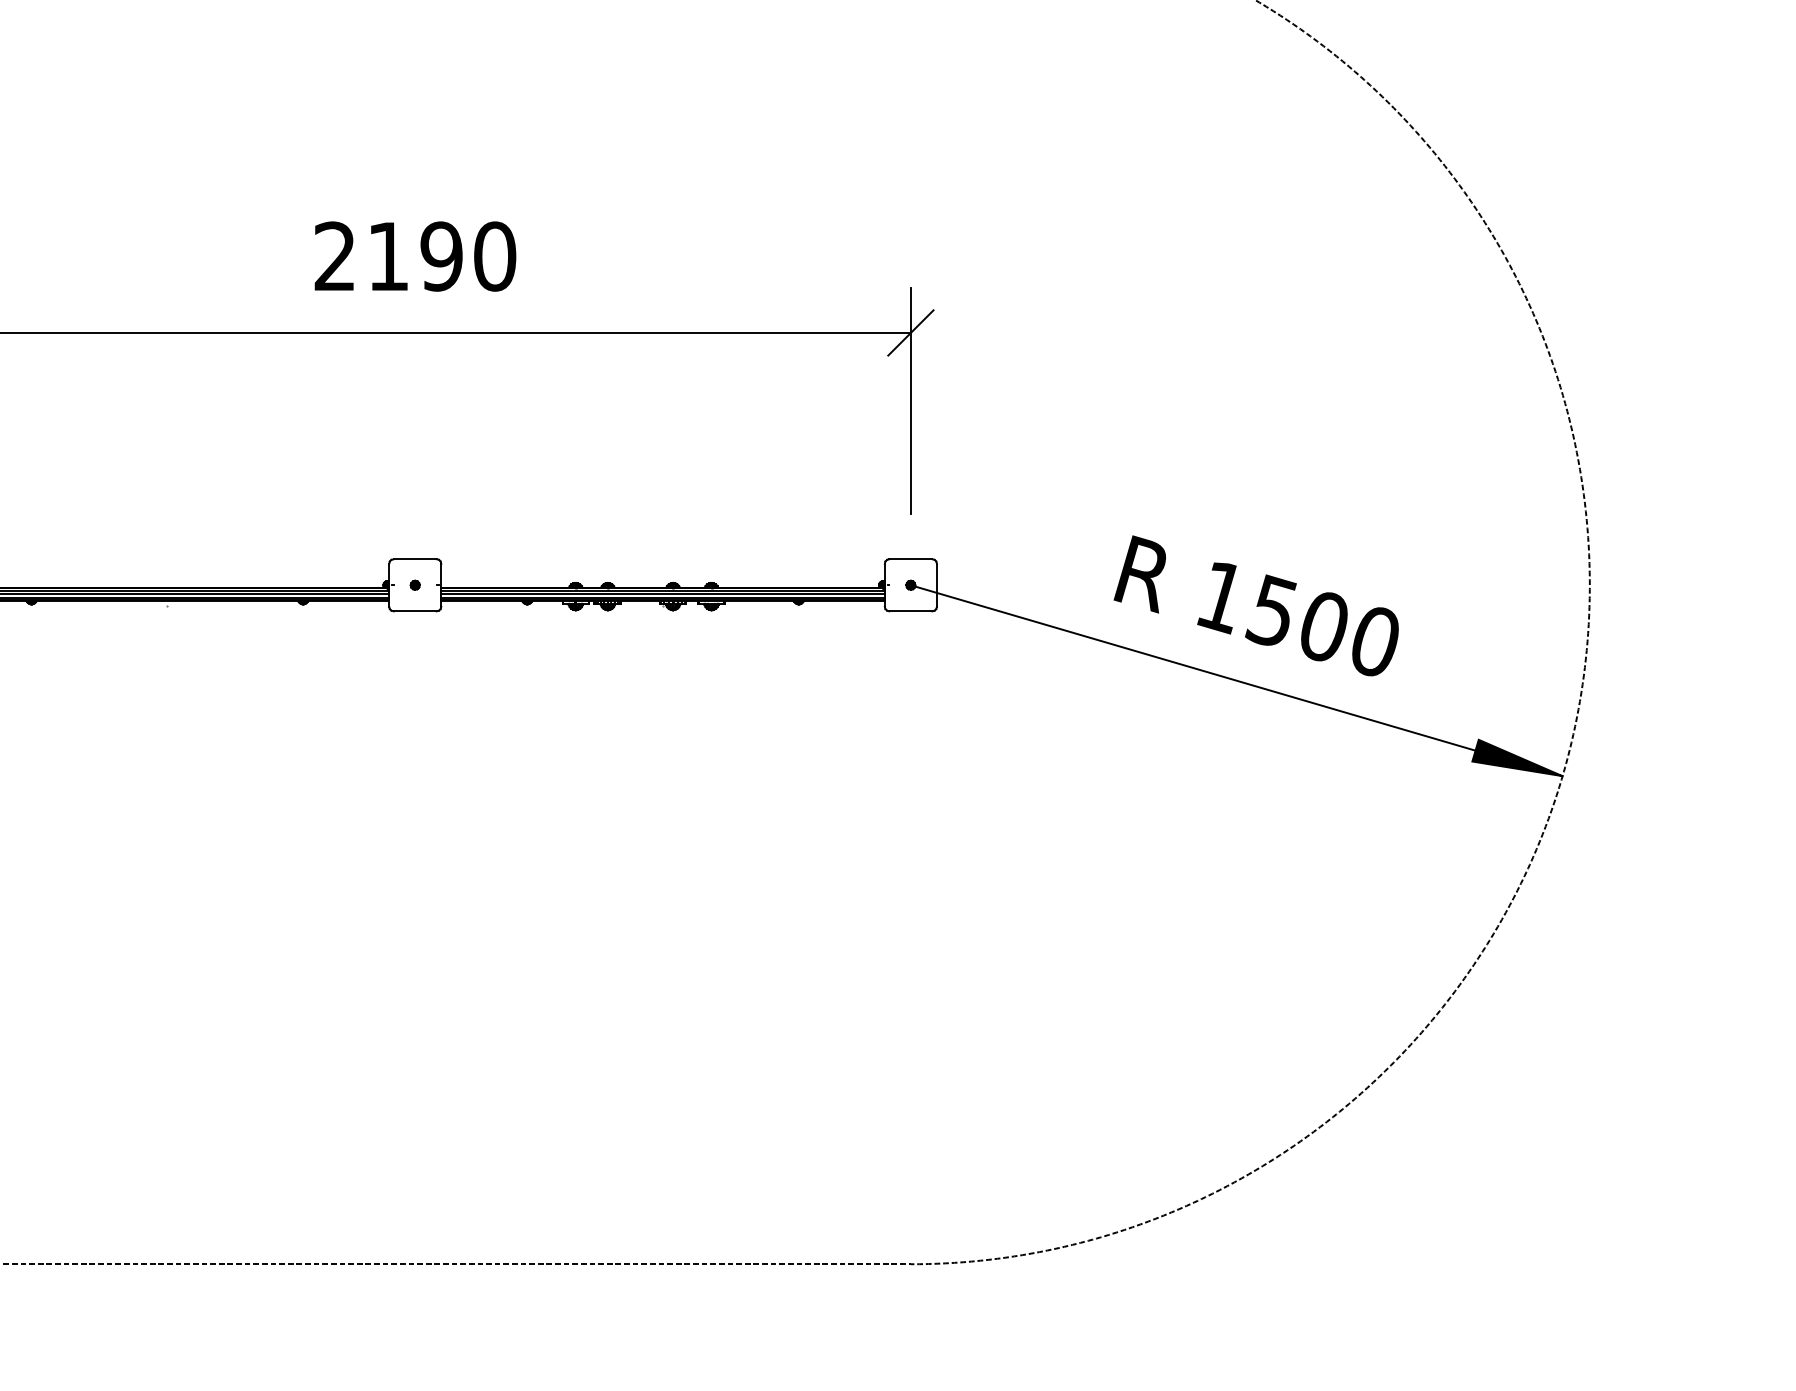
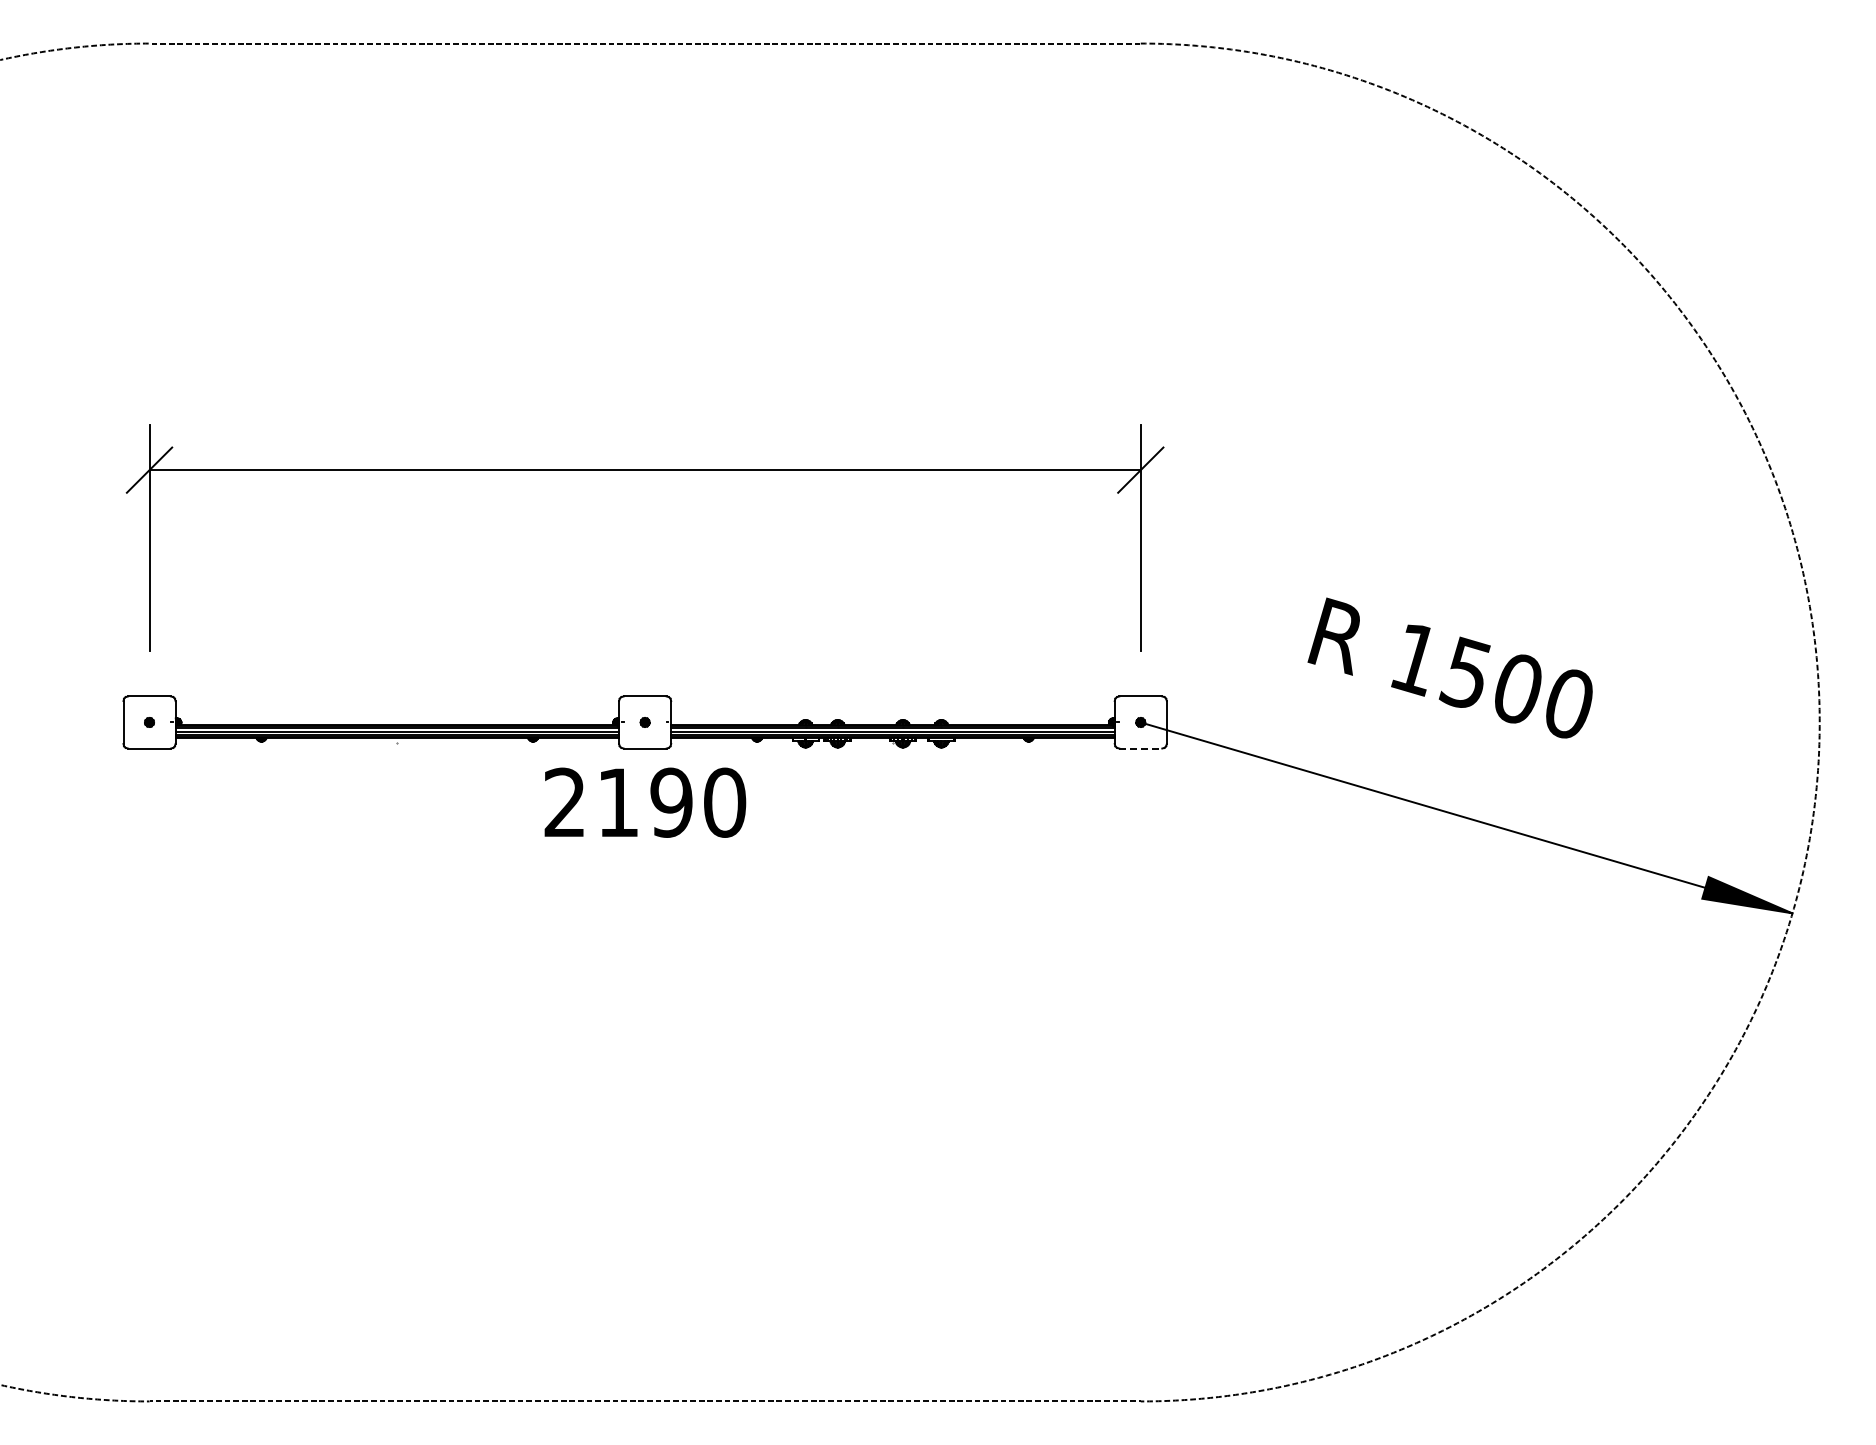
text: (415, 256) -> (645, 802), moved
text: (1255, 605) -> (1449, 667), moved
line: (911, 611) -> (1141, 748), solid -> dashed

